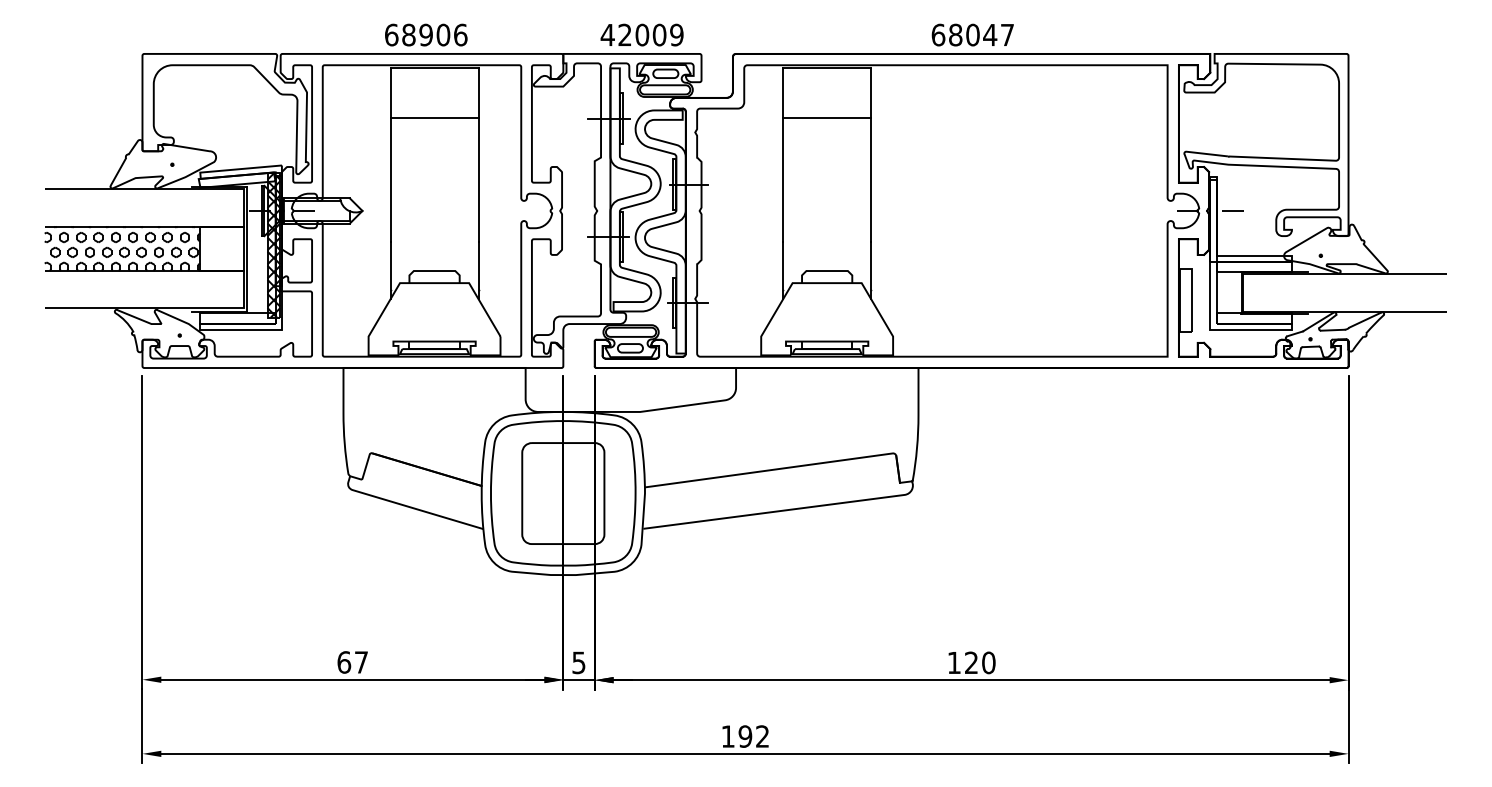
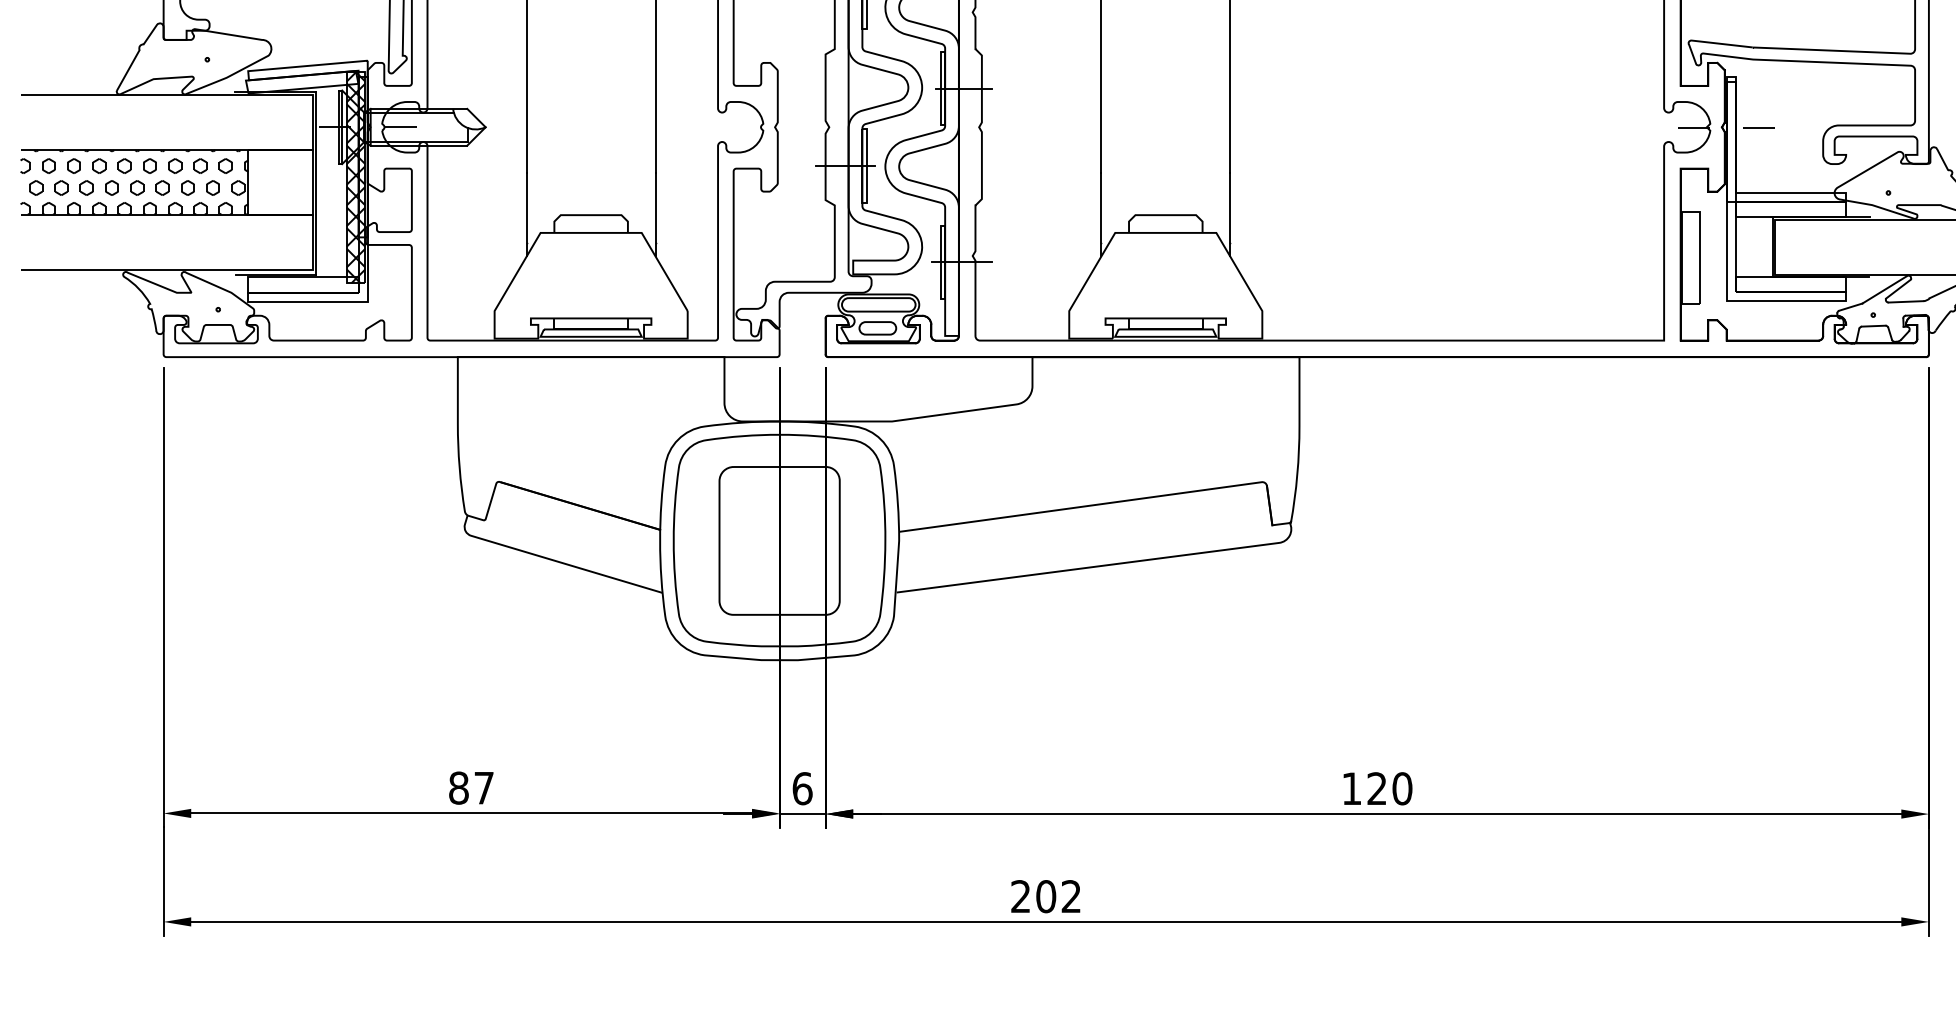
text: (344, 662) -> (459, 788), 67 -> 87
text: (578, 662) -> (801, 788), 5 -> 6
text: (736, 736) -> (1033, 896), 192 -> 202

